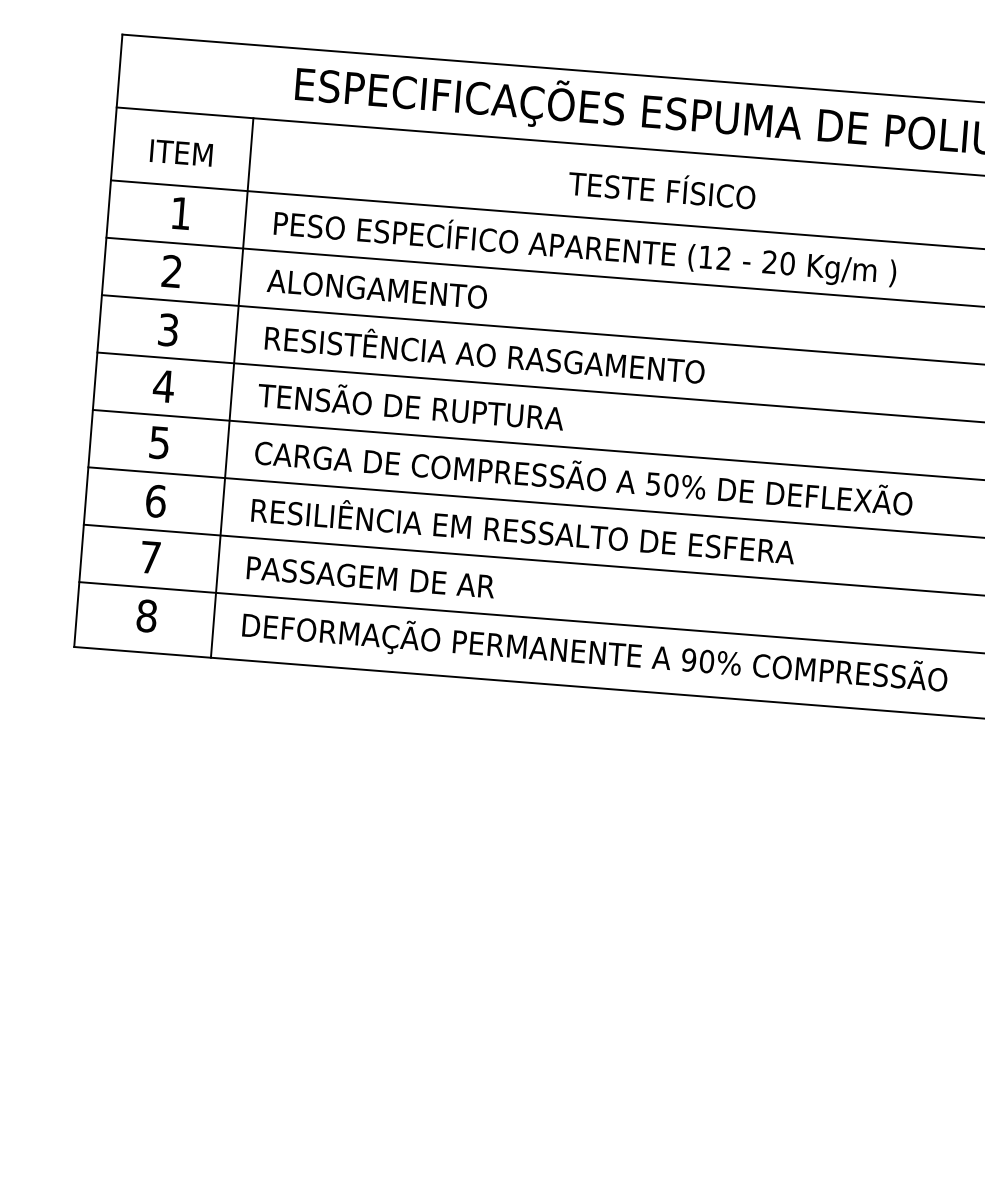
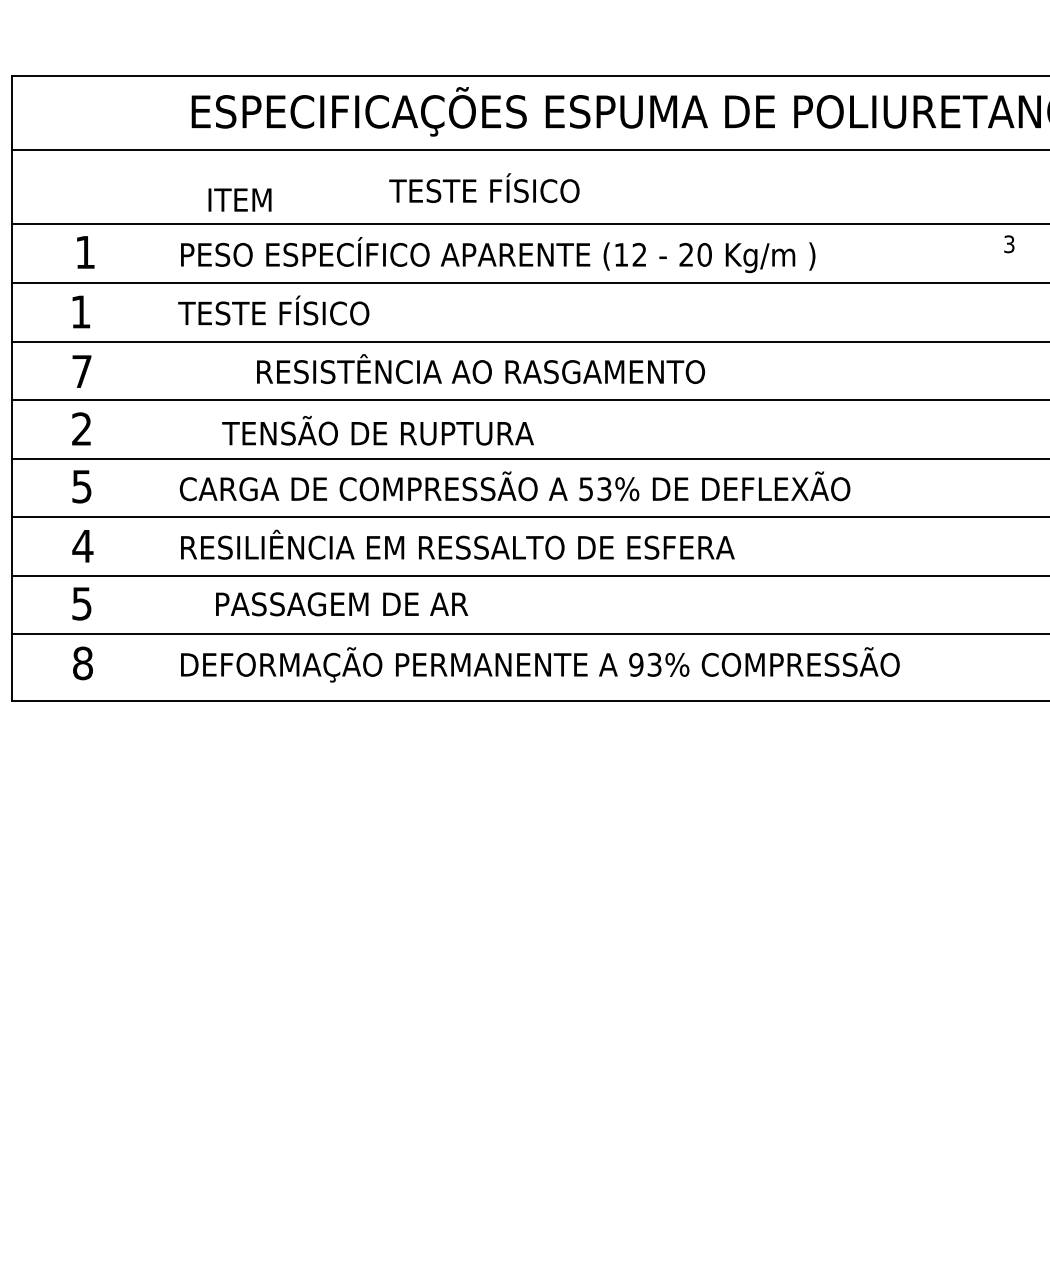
text: (180, 152) -> (239, 199), moved
text: (662, 187) -> (484, 187), moved
text: (171, 271) -> (80, 311), 2 -> 1
text: (377, 286) -> (290, 310), ALONGAMENTO -> TESTE FÍSICO
text: (167, 329) -> (81, 371), 3 -> 7
text: (484, 351) -> (480, 368), moved
text: (163, 385) -> (81, 428), 4 -> 2
line: (232, 388) -> (151, 425), removed
text: (410, 404) -> (377, 430), moved
text: (671, 485) -> (604, 489), 50% -> 53%
text: (155, 501) -> (82, 546), 6 -> 4
text: (150, 557) -> (81, 603), 7 -> 5
text: (371, 577) -> (342, 604), moved
text: (706, 661) -> (654, 664), 90% -> 93%

